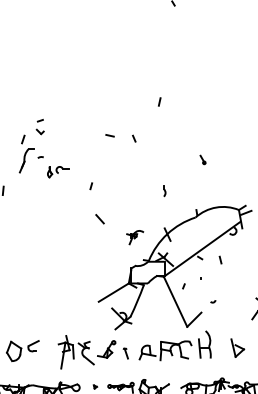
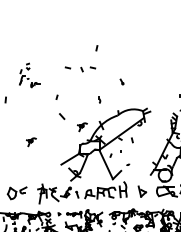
line: (152, 135) -> (92, 67), added
part: (43, 148) -> (29, 75), size x0.7
part: (47, 263) -> (31, 142), added

